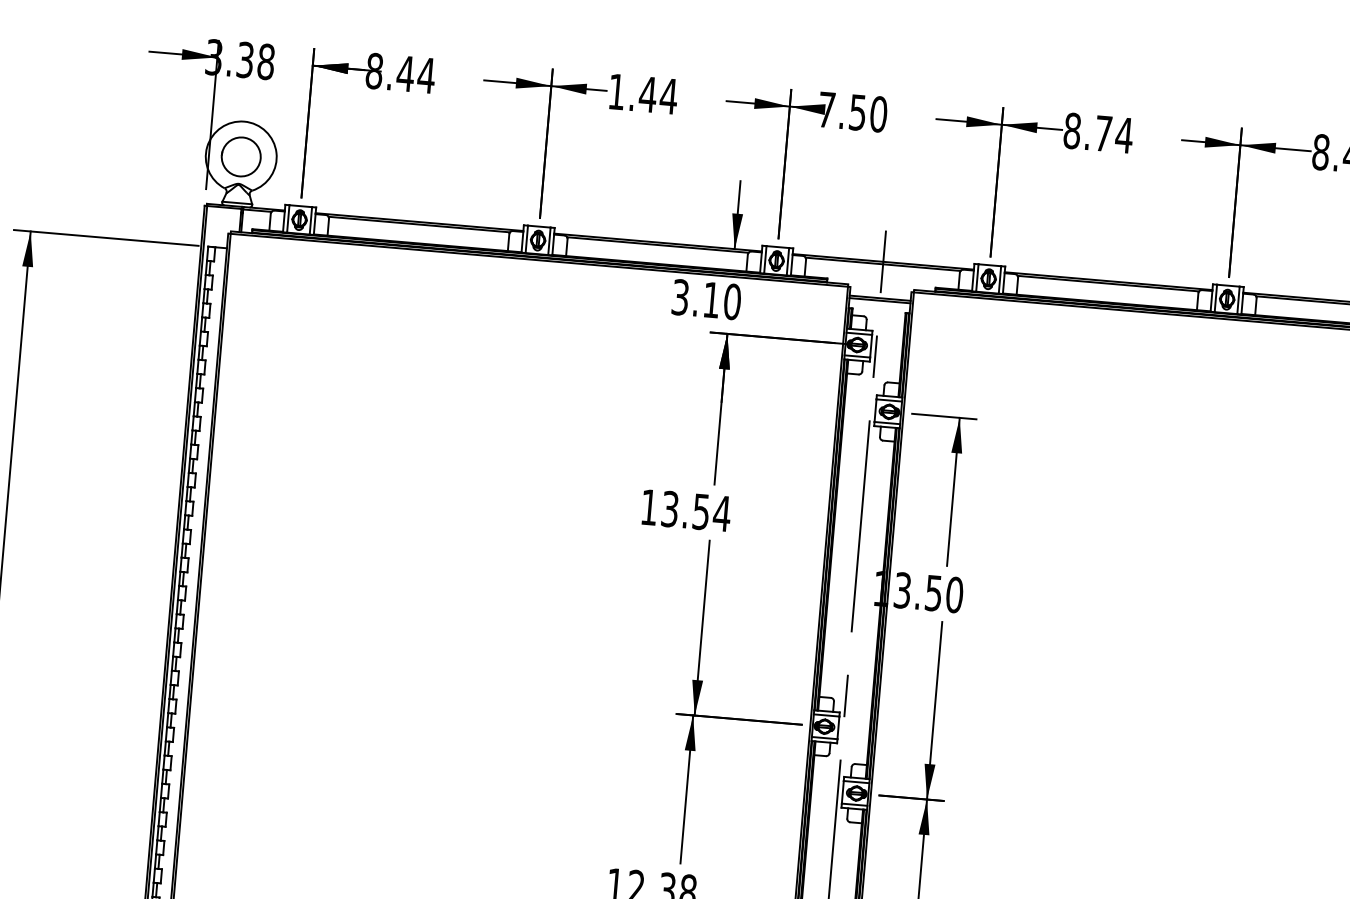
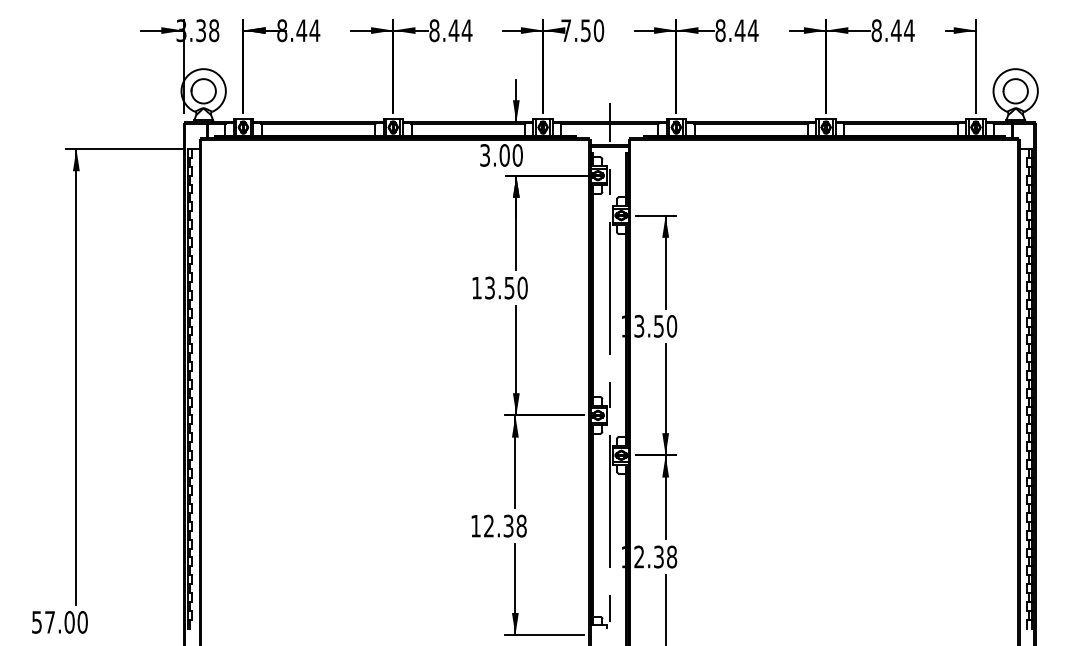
text: (616, 91) -> (434, 30), 1.44 -> 8.44
text: (1102, 133) -> (739, 30), 8.74 -> 8.44
text: (711, 300) -> (504, 155), 3.10 -> 3.00
text: (721, 512) -> (522, 287), 13.54 -> 13.50

